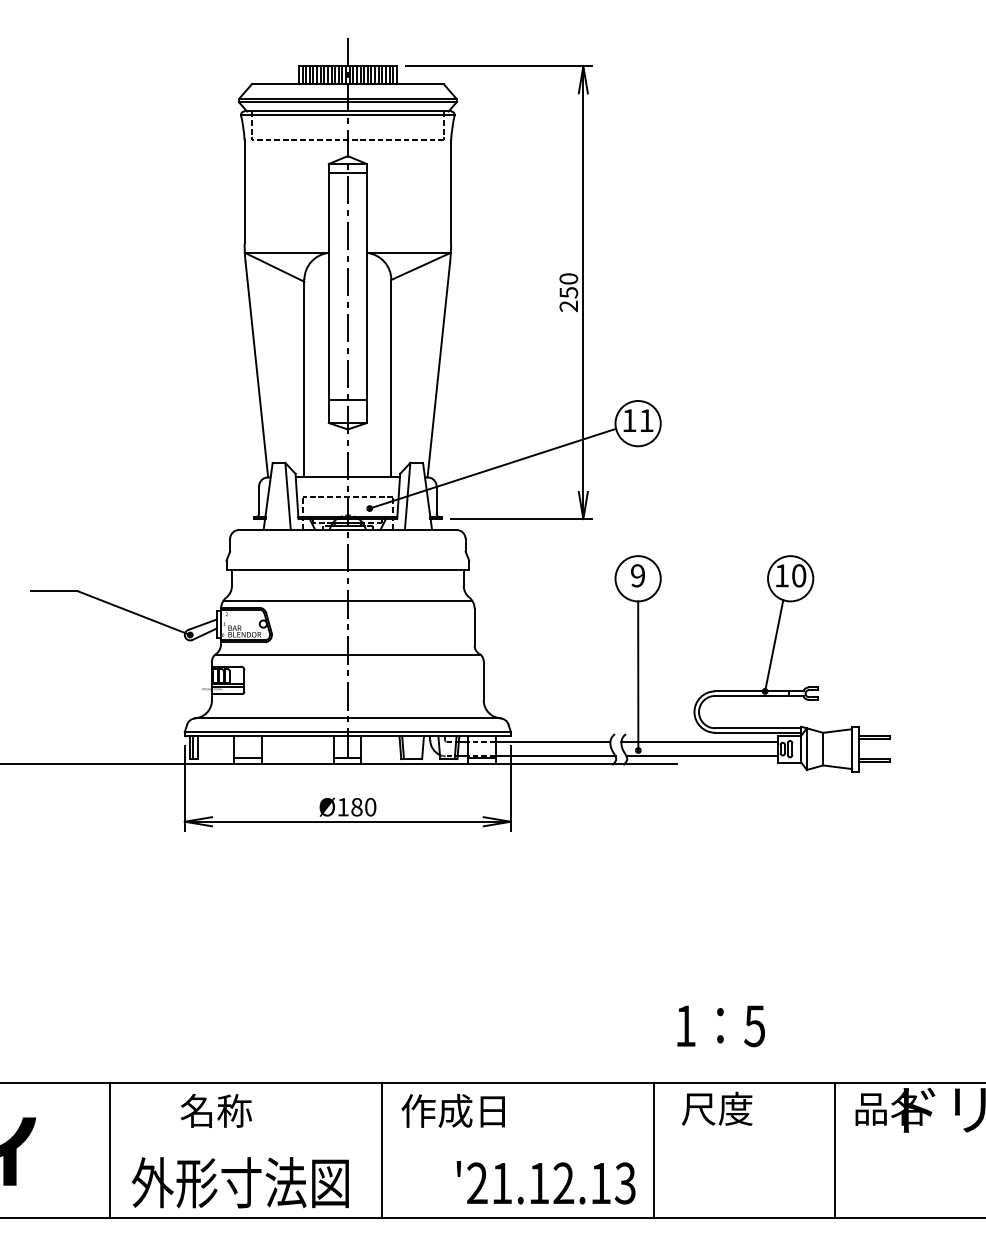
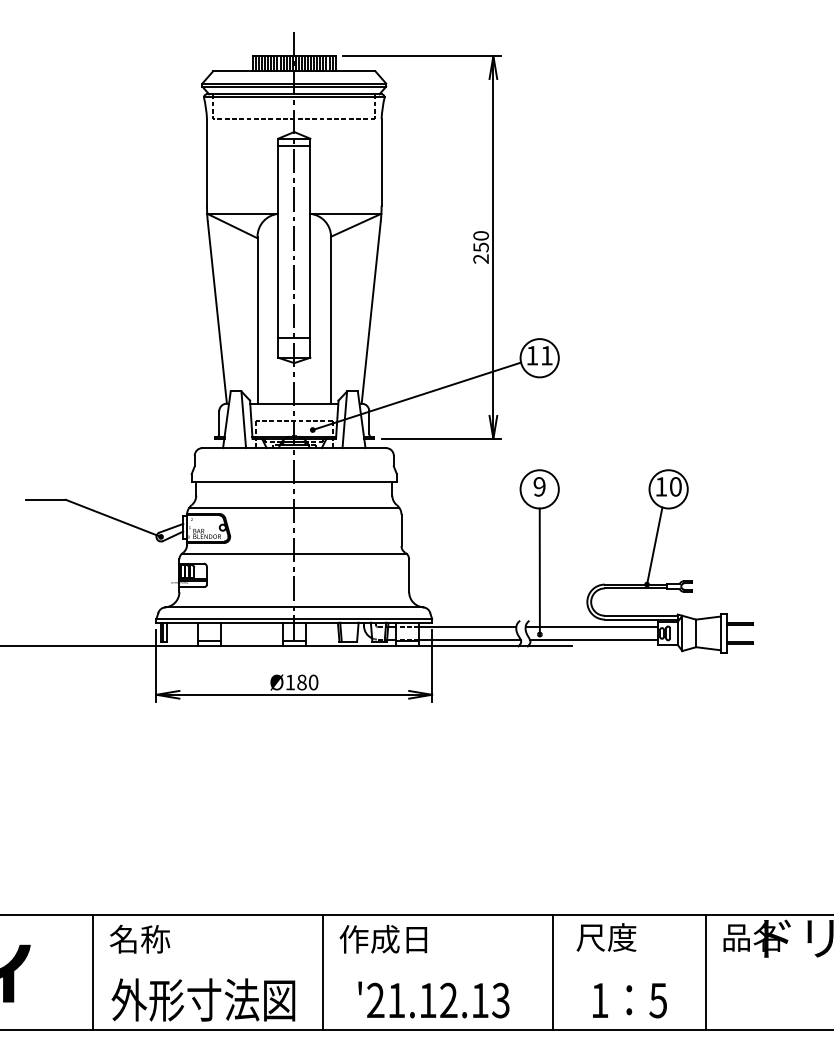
text: (720, 1026) -> (629, 1000), moved
text: (216, 1109) -> (140, 938), moved
text: (545, 1182) -> (433, 999), moved

